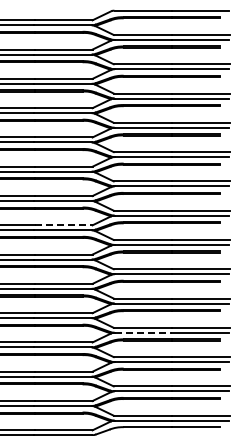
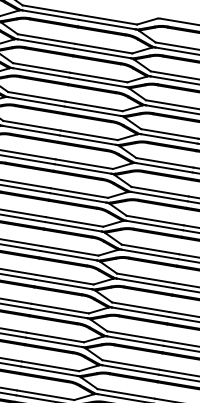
line: (64, 225) -> (75, 222), dashed -> solid
line: (143, 332) -> (135, 340), dashed -> solid

